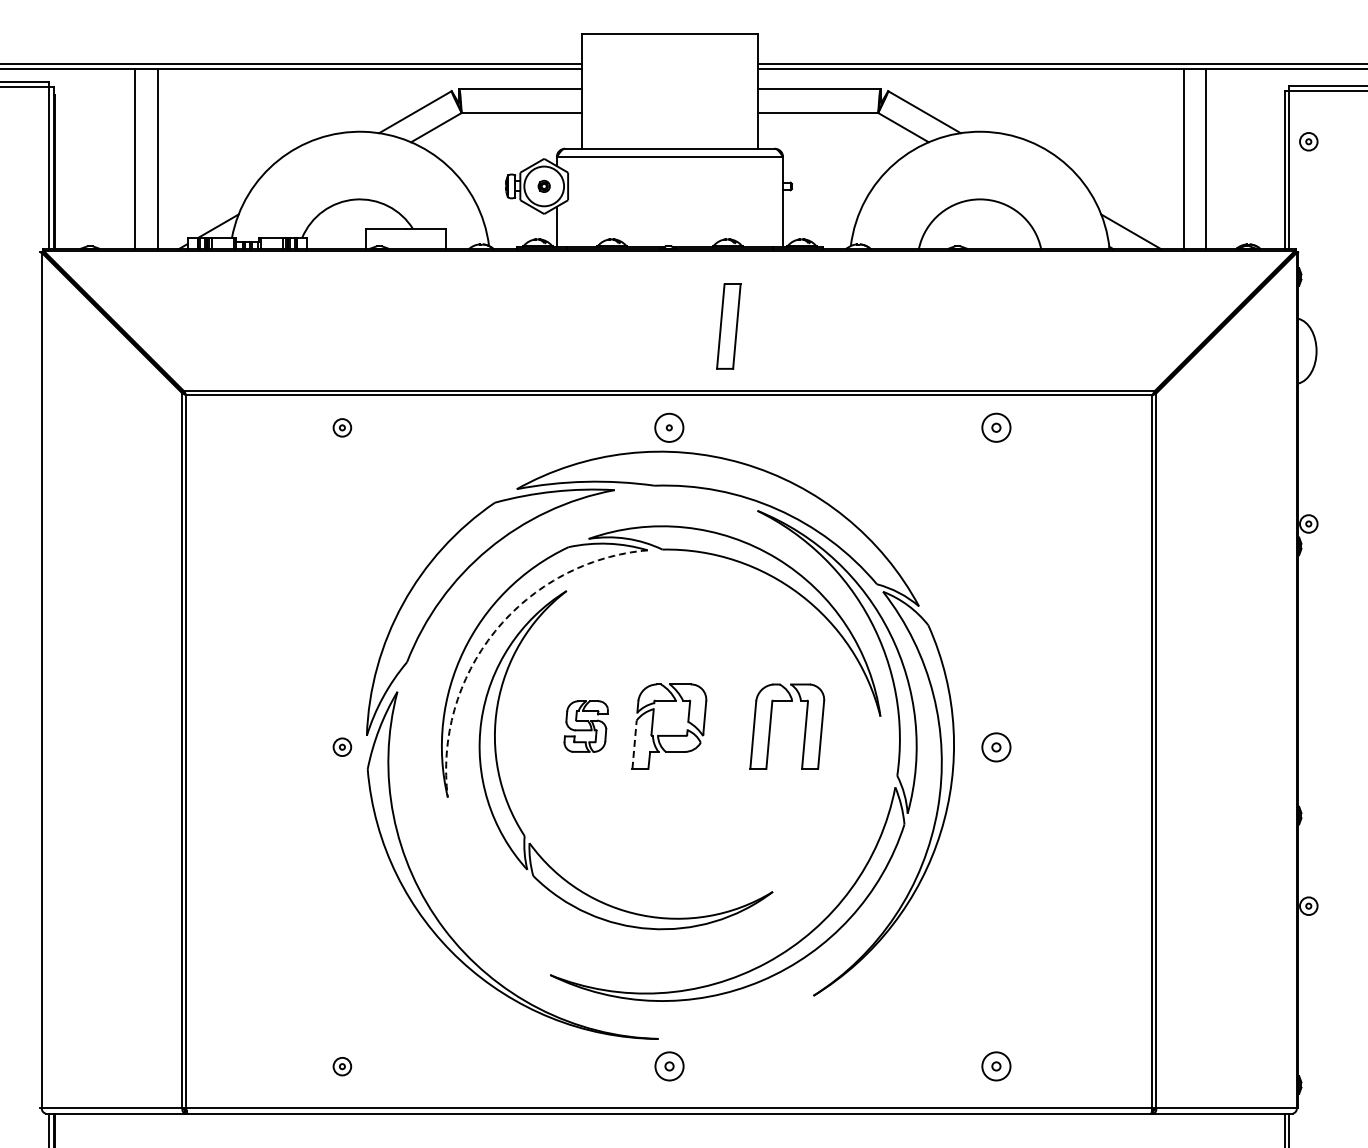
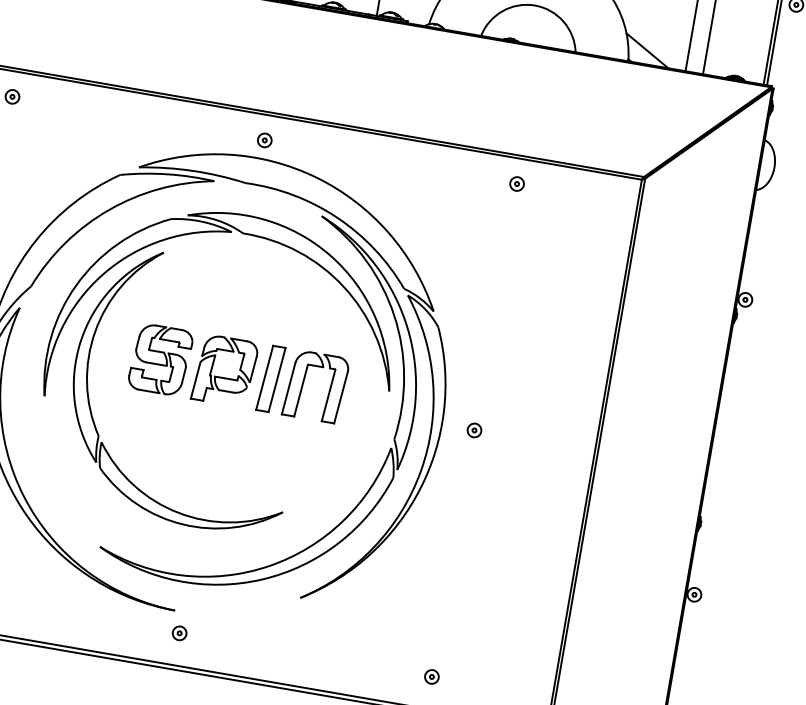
part: (728, 326) -> (270, 378), moved
circle: (669, 427) -> (264, 140), size x0.62
part: (995, 427) -> (516, 183), size x0.62
arc: (495, 631) -> (103, 274), dashed -> solid
part: (586, 726) -> (161, 359), size x1.67
line: (634, 744) -> (195, 380), dashed -> solid
part: (995, 746) -> (474, 429), size x0.62
part: (668, 1066) -> (179, 633), size x0.62
part: (995, 1066) -> (431, 676), size x0.62

